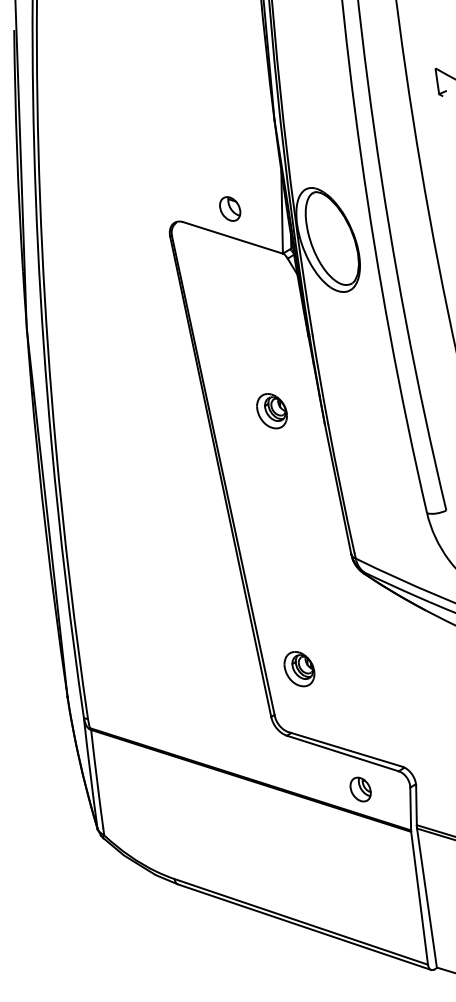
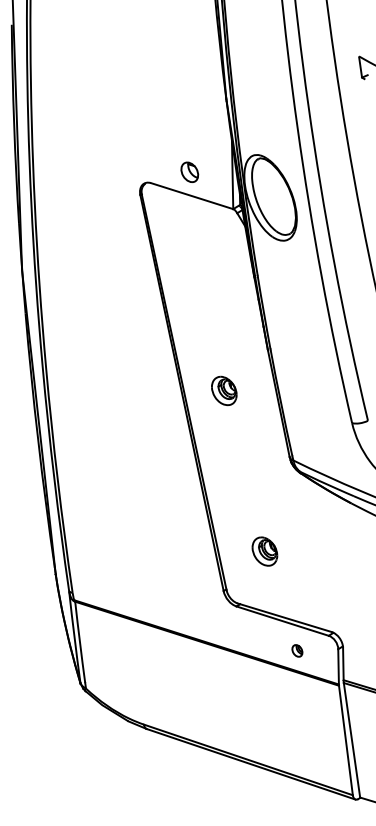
part: (272, 410) -> (224, 390), moved
part: (298, 669) -> (264, 551), moved
part: (360, 789) -> (297, 650), size x0.6

